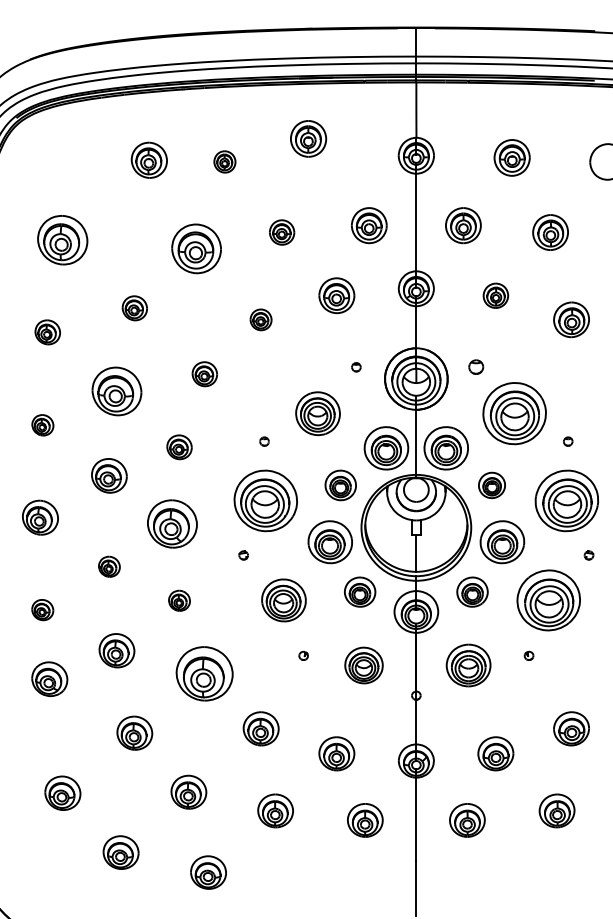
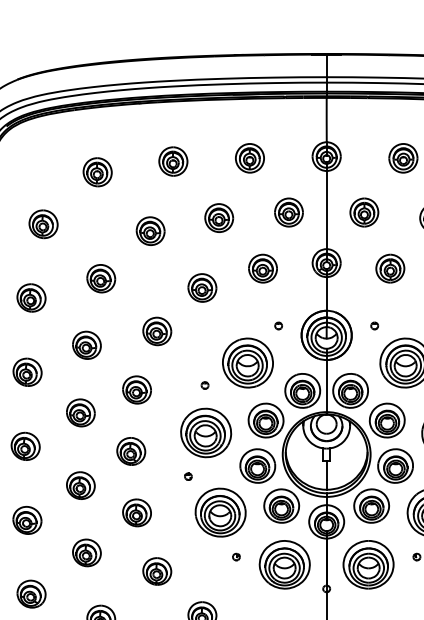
part: (308, 138) -> (249, 158), moved
part: (148, 159) -> (96, 171), moved
part: (224, 161) -> (173, 161), size x1.67
part: (281, 232) -> (218, 218), size x1.43
part: (62, 240) -> (43, 224), size x0.71
part: (196, 248) -> (150, 230), size x0.71
part: (495, 295) -> (390, 268), size x1.43
part: (134, 308) -> (100, 278), size x1.43
part: (260, 319) -> (201, 287), size x1.67
part: (47, 332) -> (31, 298), size x1.43
part: (476, 367) -> (374, 326), size x0.62
part: (204, 374) -> (157, 331), size x1.43
part: (116, 391) -> (86, 345), size x0.71
part: (317, 413) -> (247, 362), size x1.43
part: (42, 425) -> (27, 372), size x1.67
part: (179, 447) -> (137, 390), size x1.43
part: (340, 485) -> (265, 420), size x1.43
part: (491, 485) -> (386, 420), size x1.67
part: (171, 523) -> (130, 451), size x0.71
part: (109, 566) -> (80, 485), size x1.67
part: (359, 591) -> (281, 505), size x1.43
part: (472, 591) -> (371, 505), size x1.43
part: (179, 600) -> (137, 512), size x1.67
part: (283, 600) -> (220, 512), size x1.43
part: (42, 609) -> (27, 519), size x1.67
part: (363, 665) -> (284, 564), size x1.67
part: (468, 665) -> (368, 564), size x1.43
part: (204, 673) -> (157, 571), size x0.62
part: (49, 678) -> (31, 593), moved

